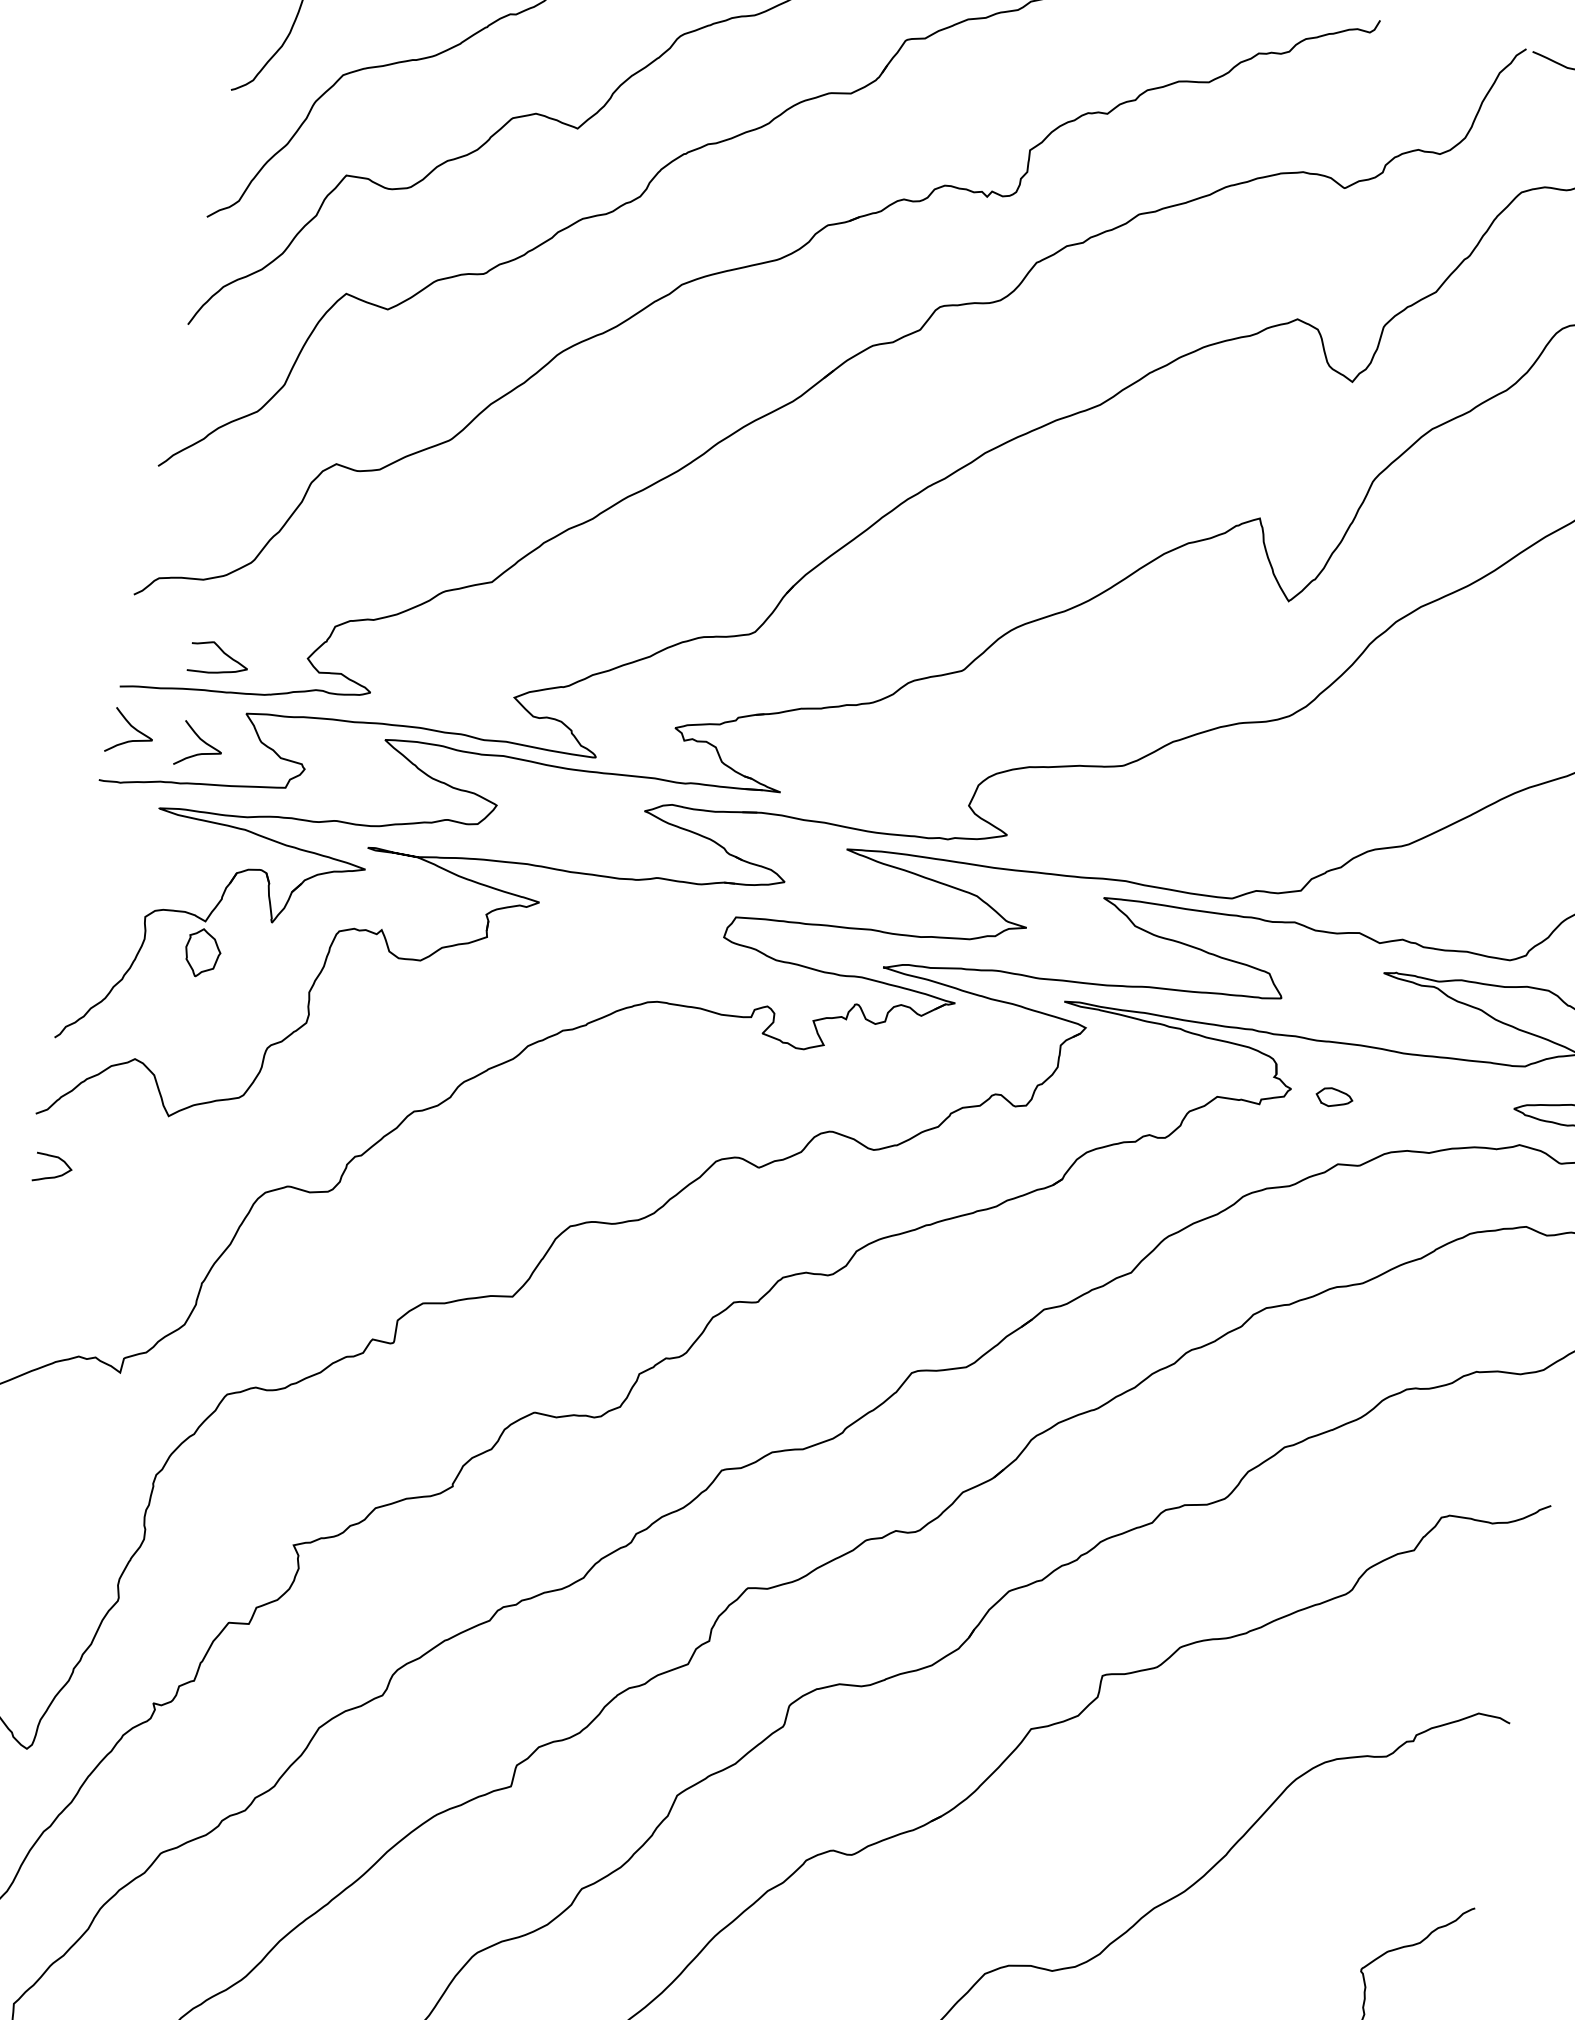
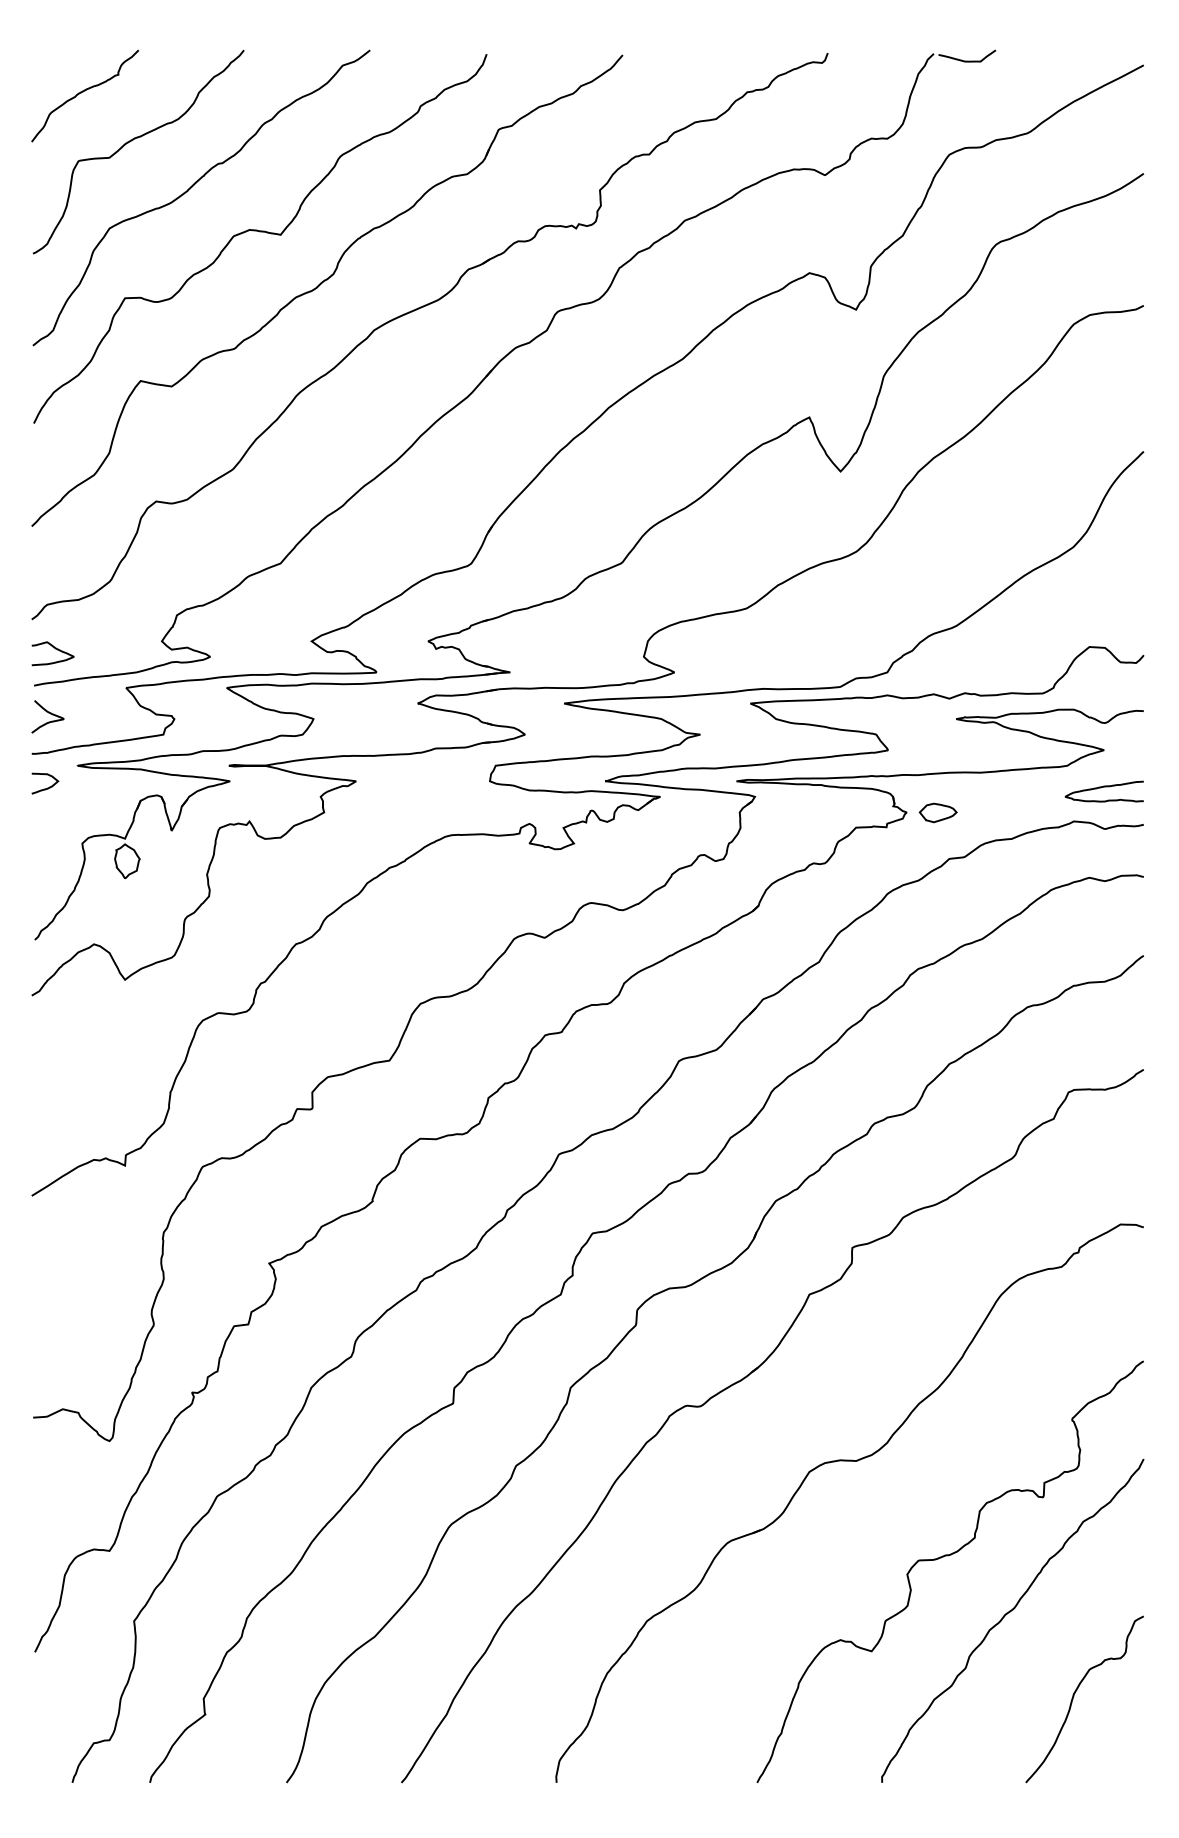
curve: (223, 654) -> (55, 649), moved
curve: (201, 741) -> (98, 713), removed
part: (1333, 1097) -> (937, 812), size x1.43
curve: (55, 1175) -> (47, 787), moved

